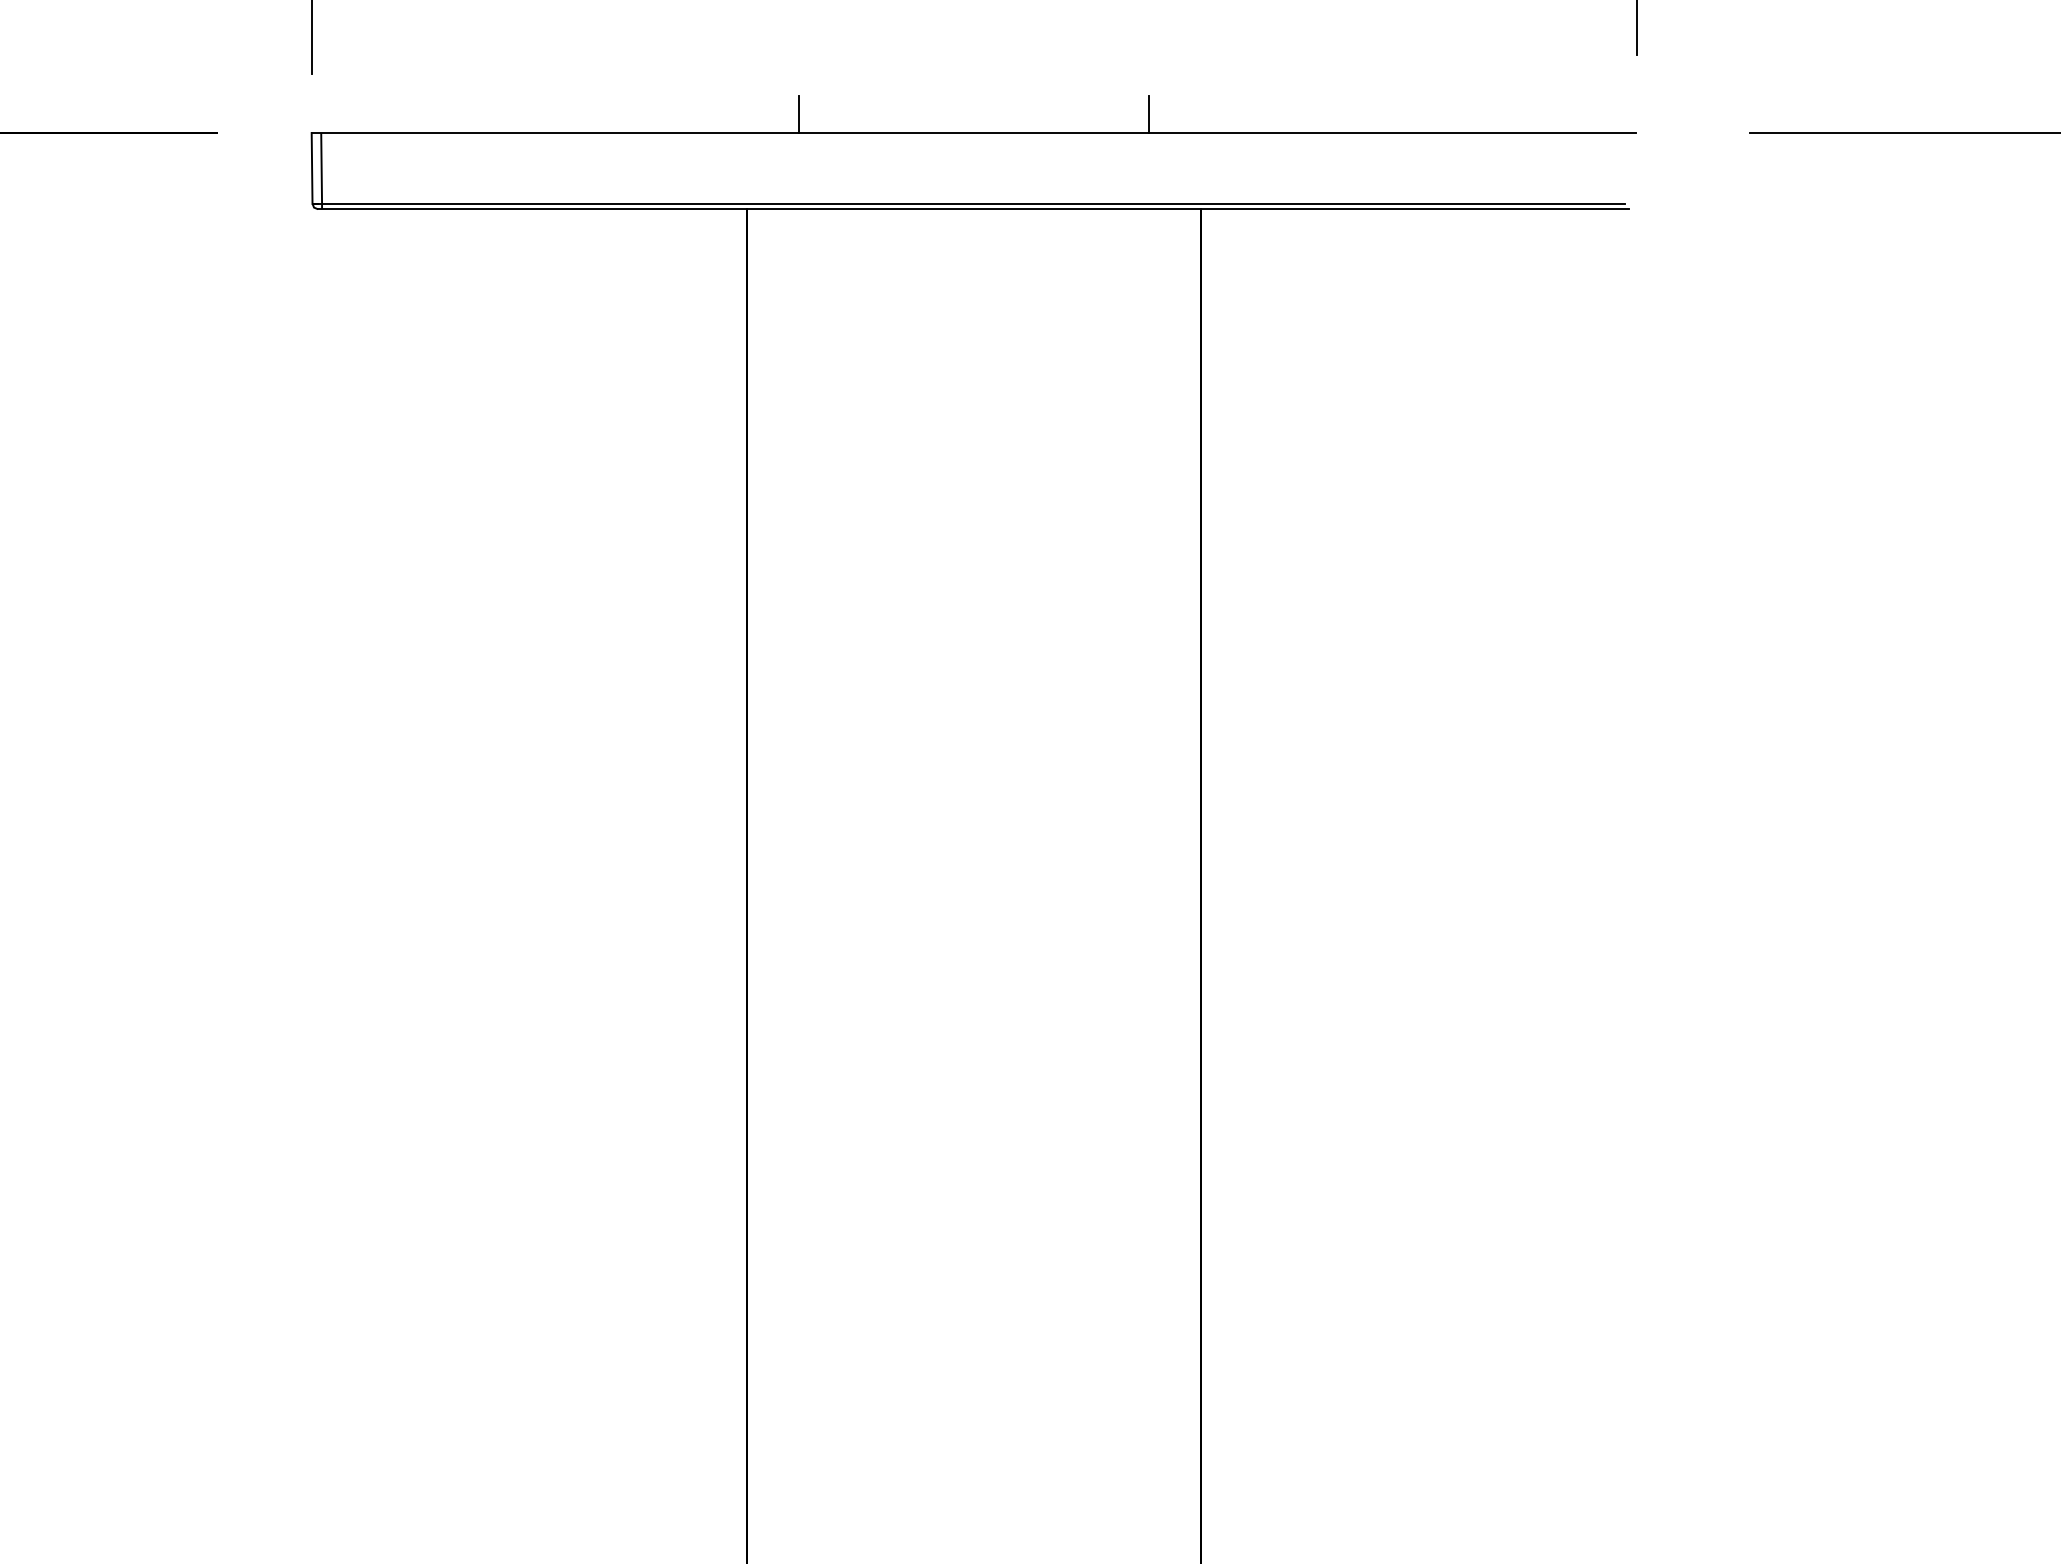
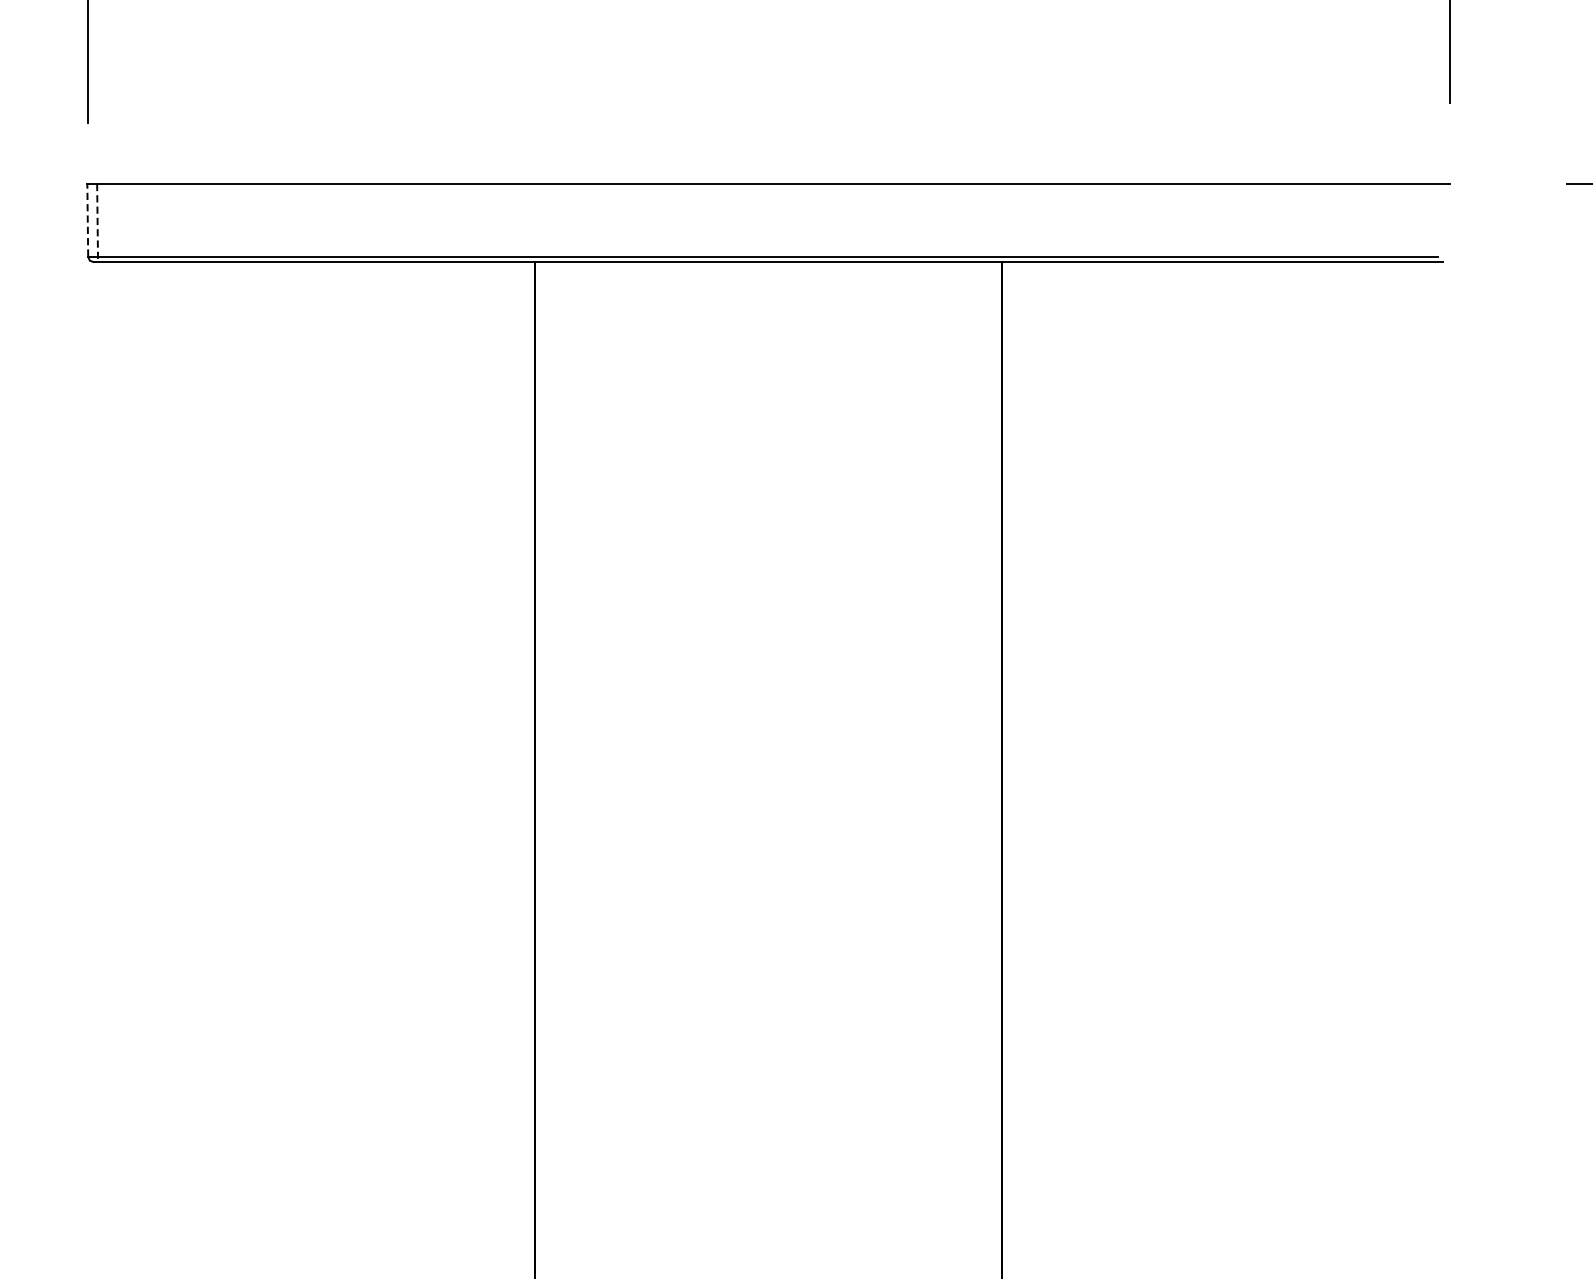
line: (799, 114) -> (589, 164), removed
line: (1149, 114) -> (949, 164), removed
line: (312, 167) -> (88, 219), solid -> dashed
line: (321, 171) -> (97, 223), solid -> dashed

